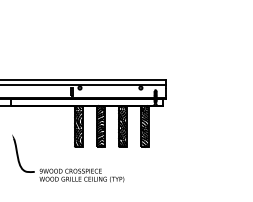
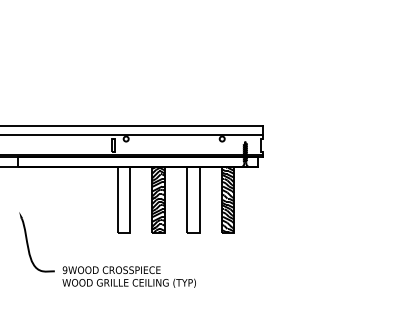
hatch: (78, 126) -> (123, 199), removed
hatch: (122, 126) -> (193, 199), removed

